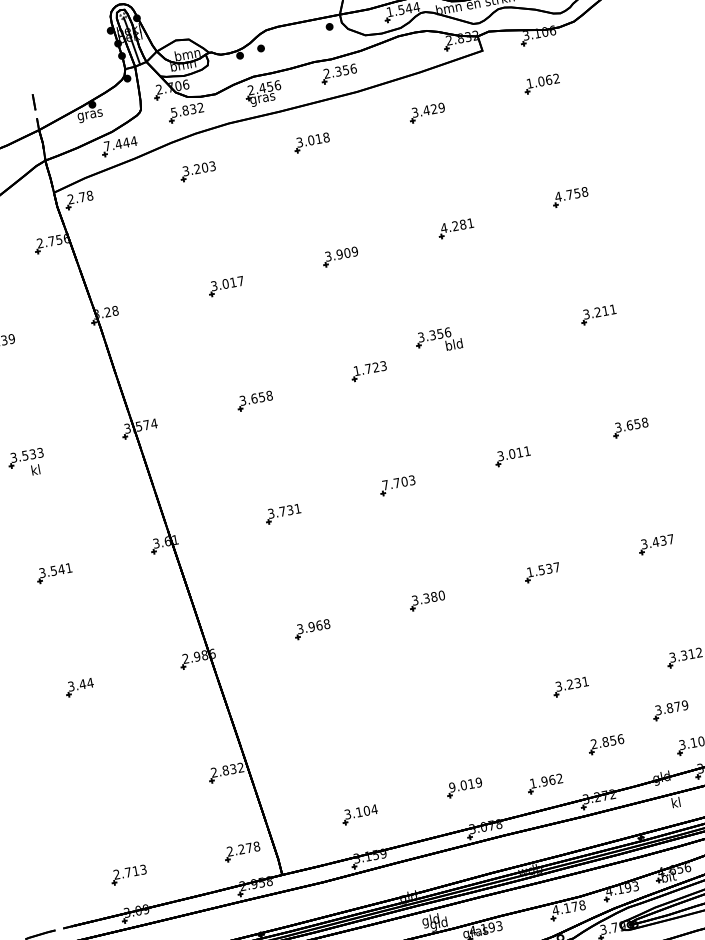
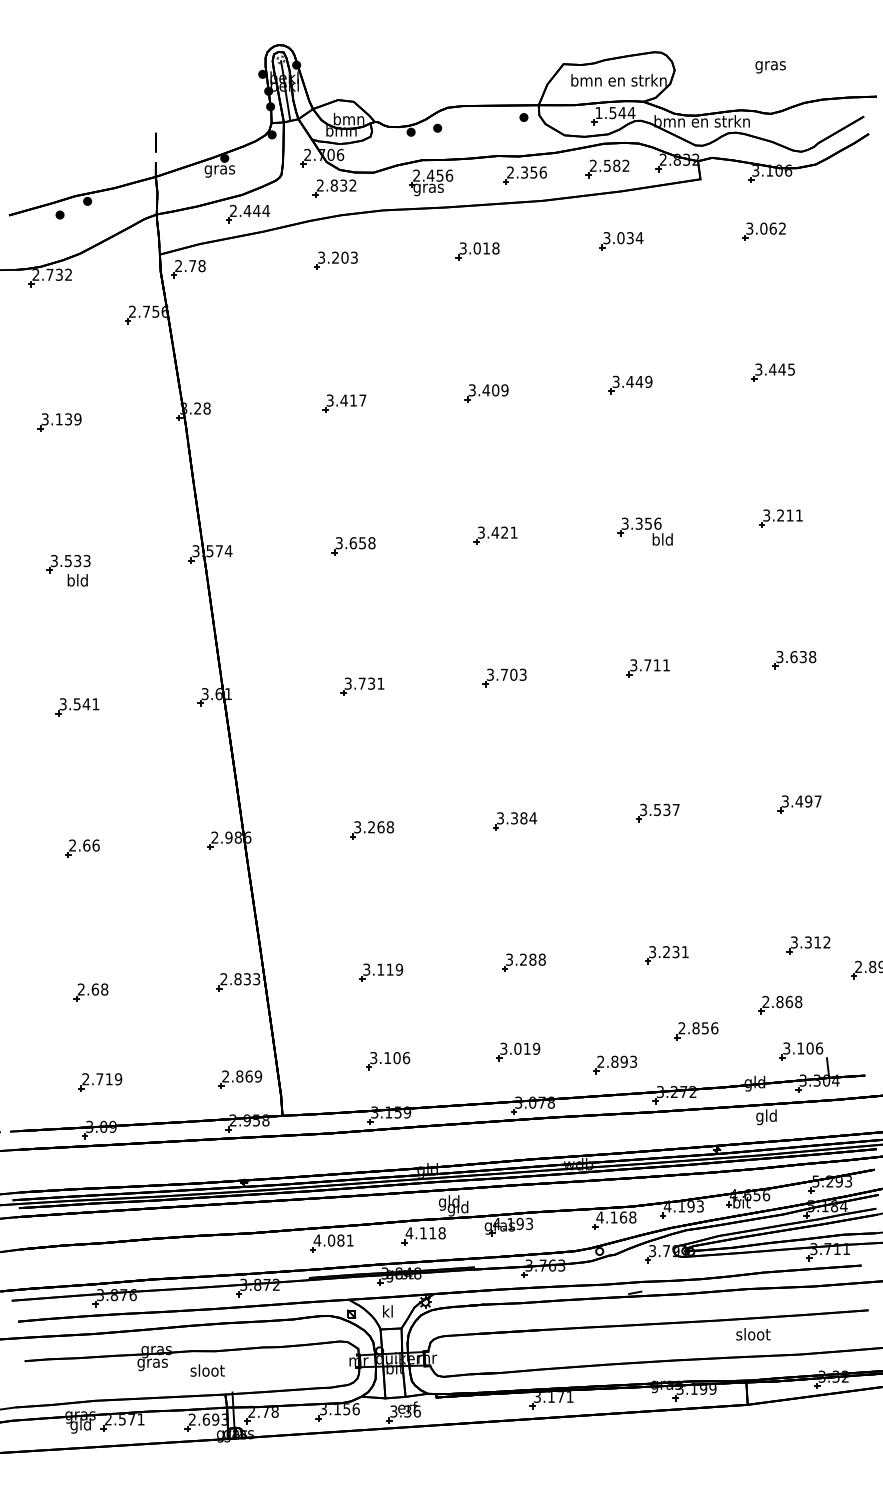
part: (405, 55) -> (607, 168), added
text: (529, 83) -> (749, 228), 1.062 -> 3.062
text: (434, 109) -> (630, 238), 3.429 -> 3.034
text: (173, 112) -> (319, 185), 5.832 -> 2.832
text: (107, 145) -> (233, 210), 7.444 -> 2.444
text: (571, 194) -> (775, 369), 4.758 -> 3.445
text: (457, 225) -> (632, 381), 4.281 -> 3.449
text: (339, 254) -> (486, 390), 3.909 -> 3.409
text: (225, 284) -> (343, 400), 3.017 -> 3.417
part: (438, 340) -> (644, 531), moved
text: (370, 368) -> (497, 532), 1.723 -> 3.421
text: (637, 423) -> (803, 656), 3.658 -> 3.638
text: (511, 454) -> (647, 665), 3.011 -> 3.711
text: (35, 470) -> (77, 580), kl -> bld
text: (385, 484) -> (490, 674), 7.703 -> 3.703
text: (663, 540) -> (808, 801), 3.437 -> 3.497
text: (530, 571) -> (643, 809), 1.537 -> 3.537
text: (442, 595) -> (533, 818), 3.380 -> 3.384
text: (311, 627) -> (371, 827), 3.968 -> 3.268
text: (80, 684) -> (84, 845), 3.44 -> 2.66
text: (671, 707) -> (782, 1001), 3.879 -> 2.868
part: (455, 714) -> (523, 962), added
part: (341, 743) -> (381, 972), added
text: (240, 767) -> (256, 979), 2.832 -> 2.833
text: (546, 780) -> (617, 1061), 1.962 -> 2.893
text: (452, 787) -> (503, 1048), 9.019 -> 3.019
part: (107, 803) -> (90, 992), added
text: (676, 804) -> (766, 1117), kl -> gld
text: (374, 809) -> (406, 1058), 3.104 -> 3.106
text: (249, 847) -> (249, 1076), 2.278 -> 2.869
text: (143, 869) -> (118, 1079), 2.713 -> 2.719
text: (574, 906) -> (623, 1217), 4.178 -> 4.168

